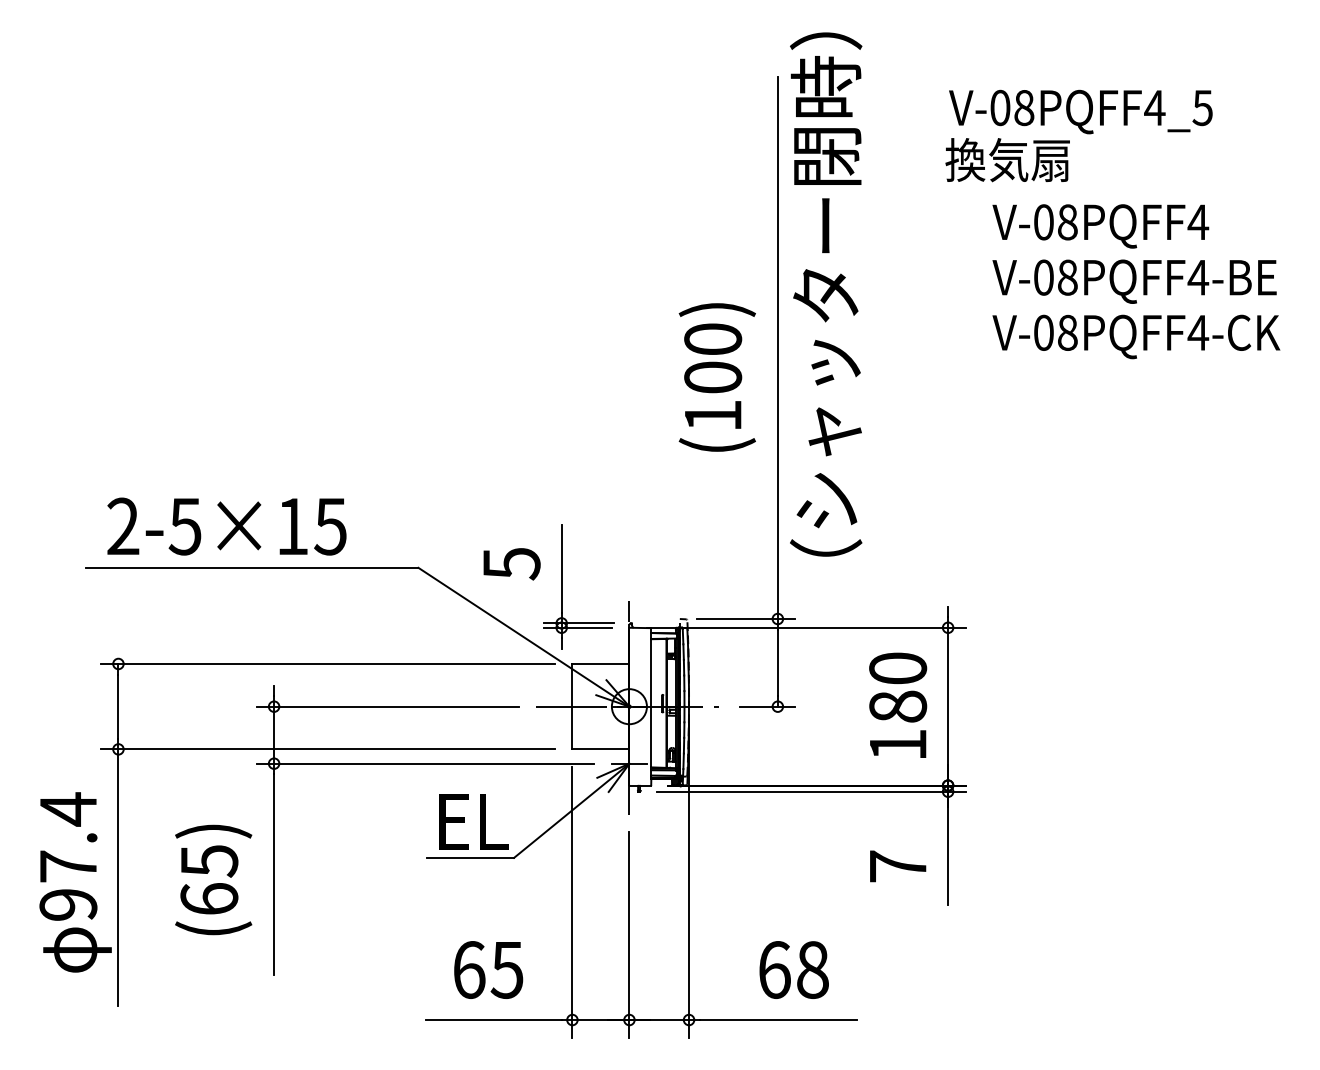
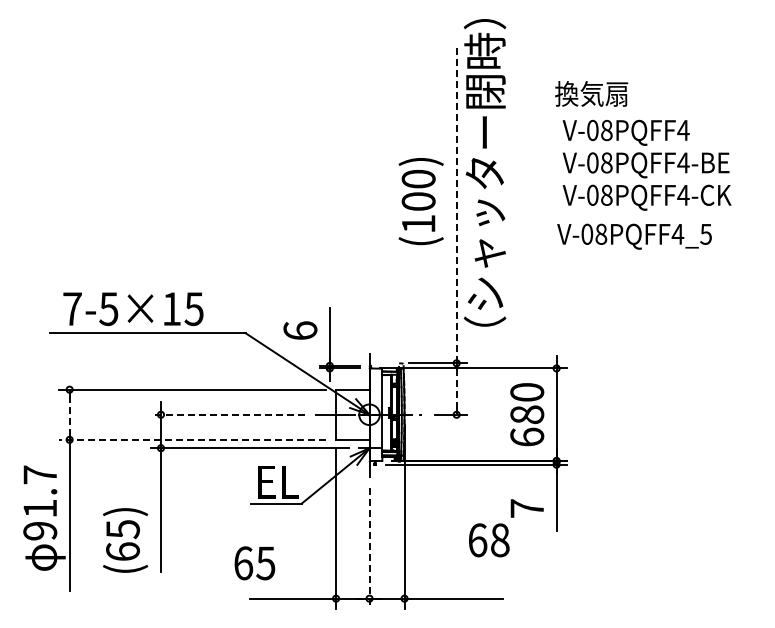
text: (1080, 111) -> (634, 236), moved
text: (1135, 280) -> (646, 164), moved
line: (777, 346) -> (456, 203), solid -> dashed
text: (716, 377) -> (420, 201), moved
text: (123, 525) -> (72, 308), 2-5×15 -> 7-5×15
text: (511, 563) -> (300, 330), 5 -> 6
line: (777, 663) -> (456, 389), solid -> dashed
line: (118, 706) -> (69, 414), solid -> dashed
line: (387, 706) -> (227, 414), solid -> dashed
text: (898, 743) -> (527, 436), 180 -> 680
line: (327, 748) -> (192, 439), solid -> dashed
text: (67, 837) -> (39, 491), 97.4 -> 91.7
text: (213, 879) -> (125, 540), moved
line: (629, 936) -> (369, 549), solid -> dashed
text: (487, 970) -> (254, 563), moved
text: (794, 970) -> (489, 540), moved

